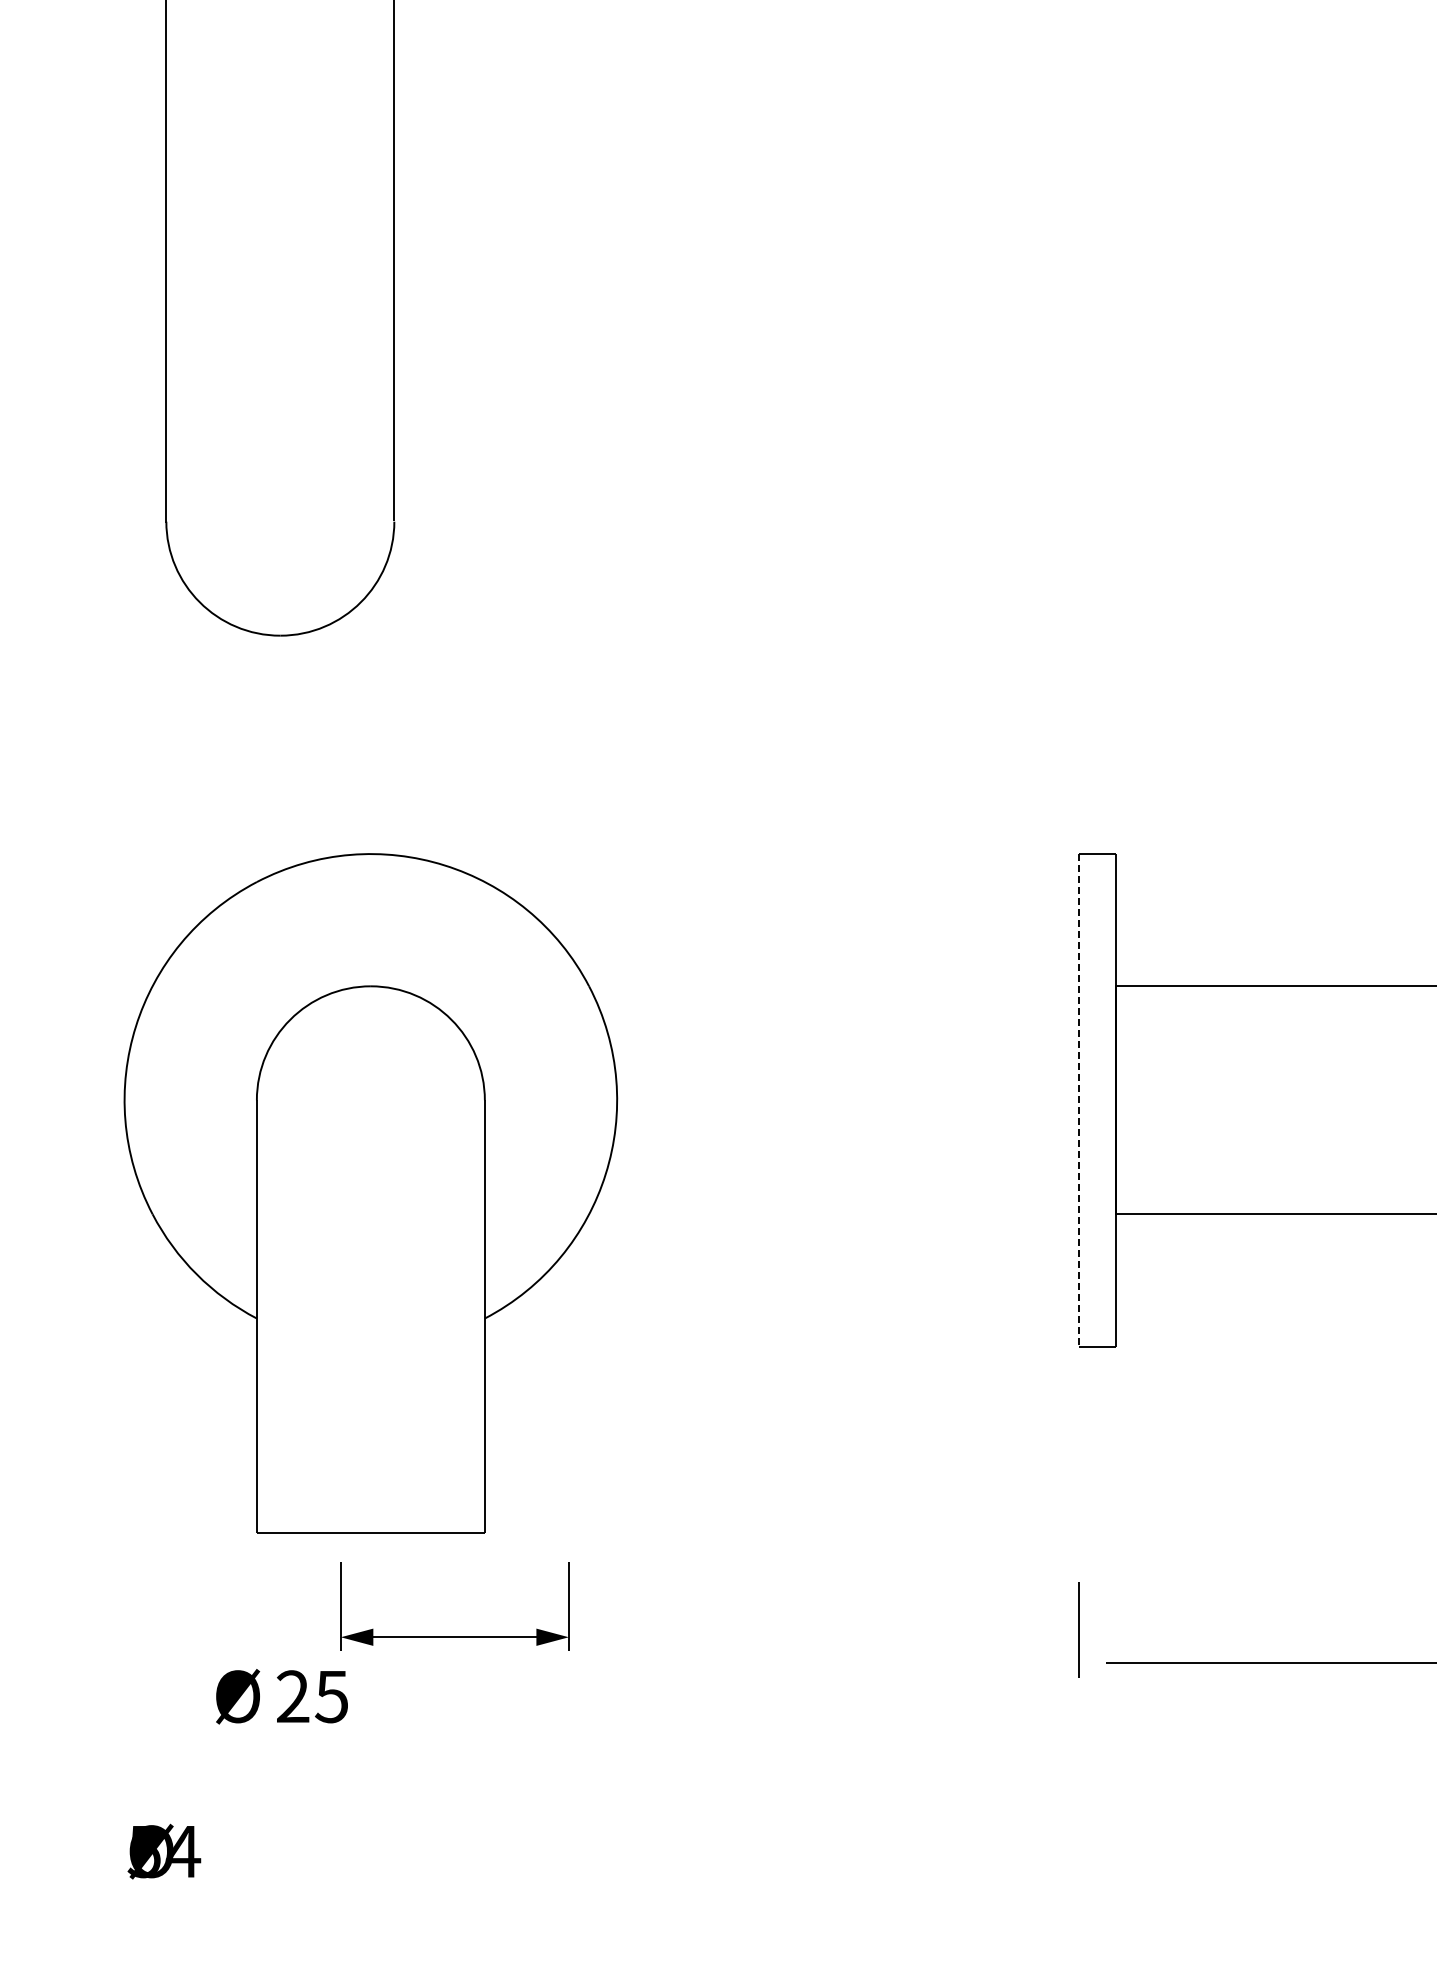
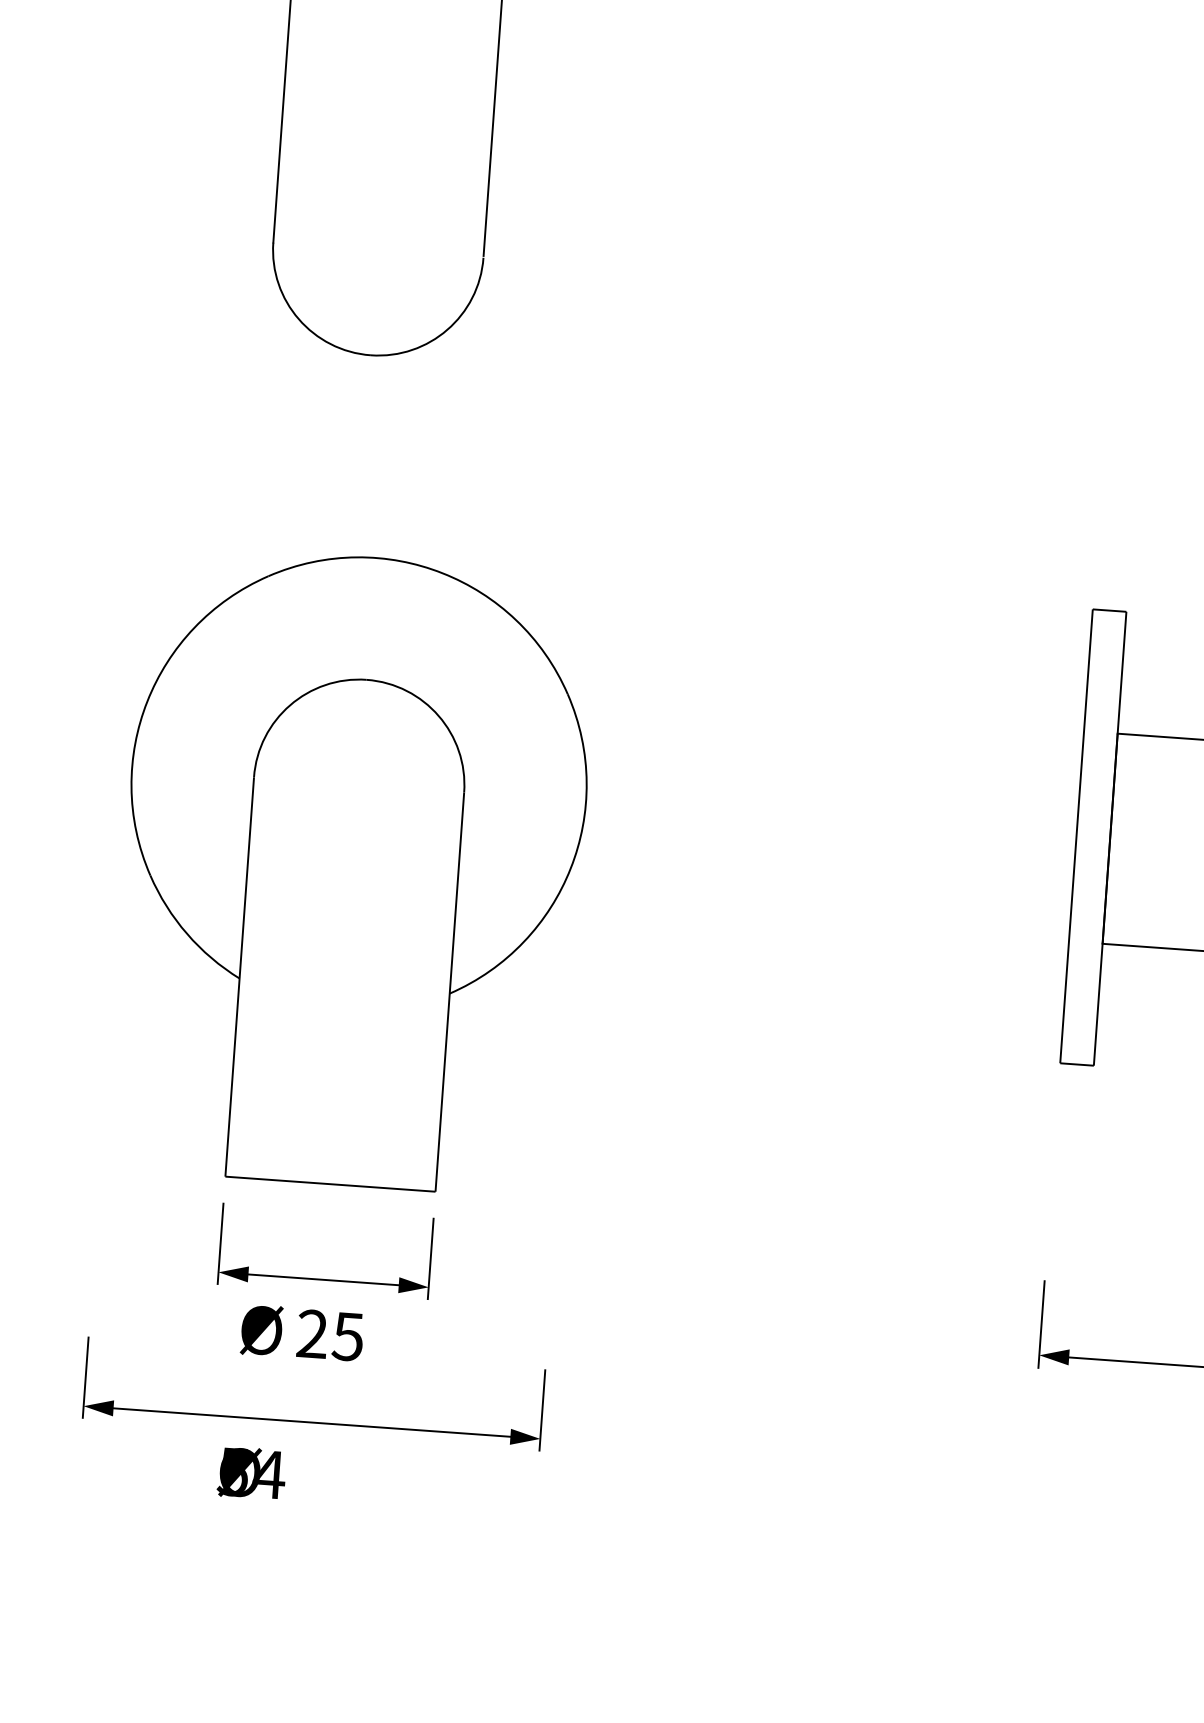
line: (1079, 1100) -> (1076, 836), dashed -> solid
part: (370, 1193) -> (352, 870), moved
part: (454, 1636) -> (323, 1279), moved
fill: (1095, 1663) -> (1054, 1356), added
part: (299, 1791) -> (312, 1421), added
text: (164, 1851) -> (251, 1473), moved

